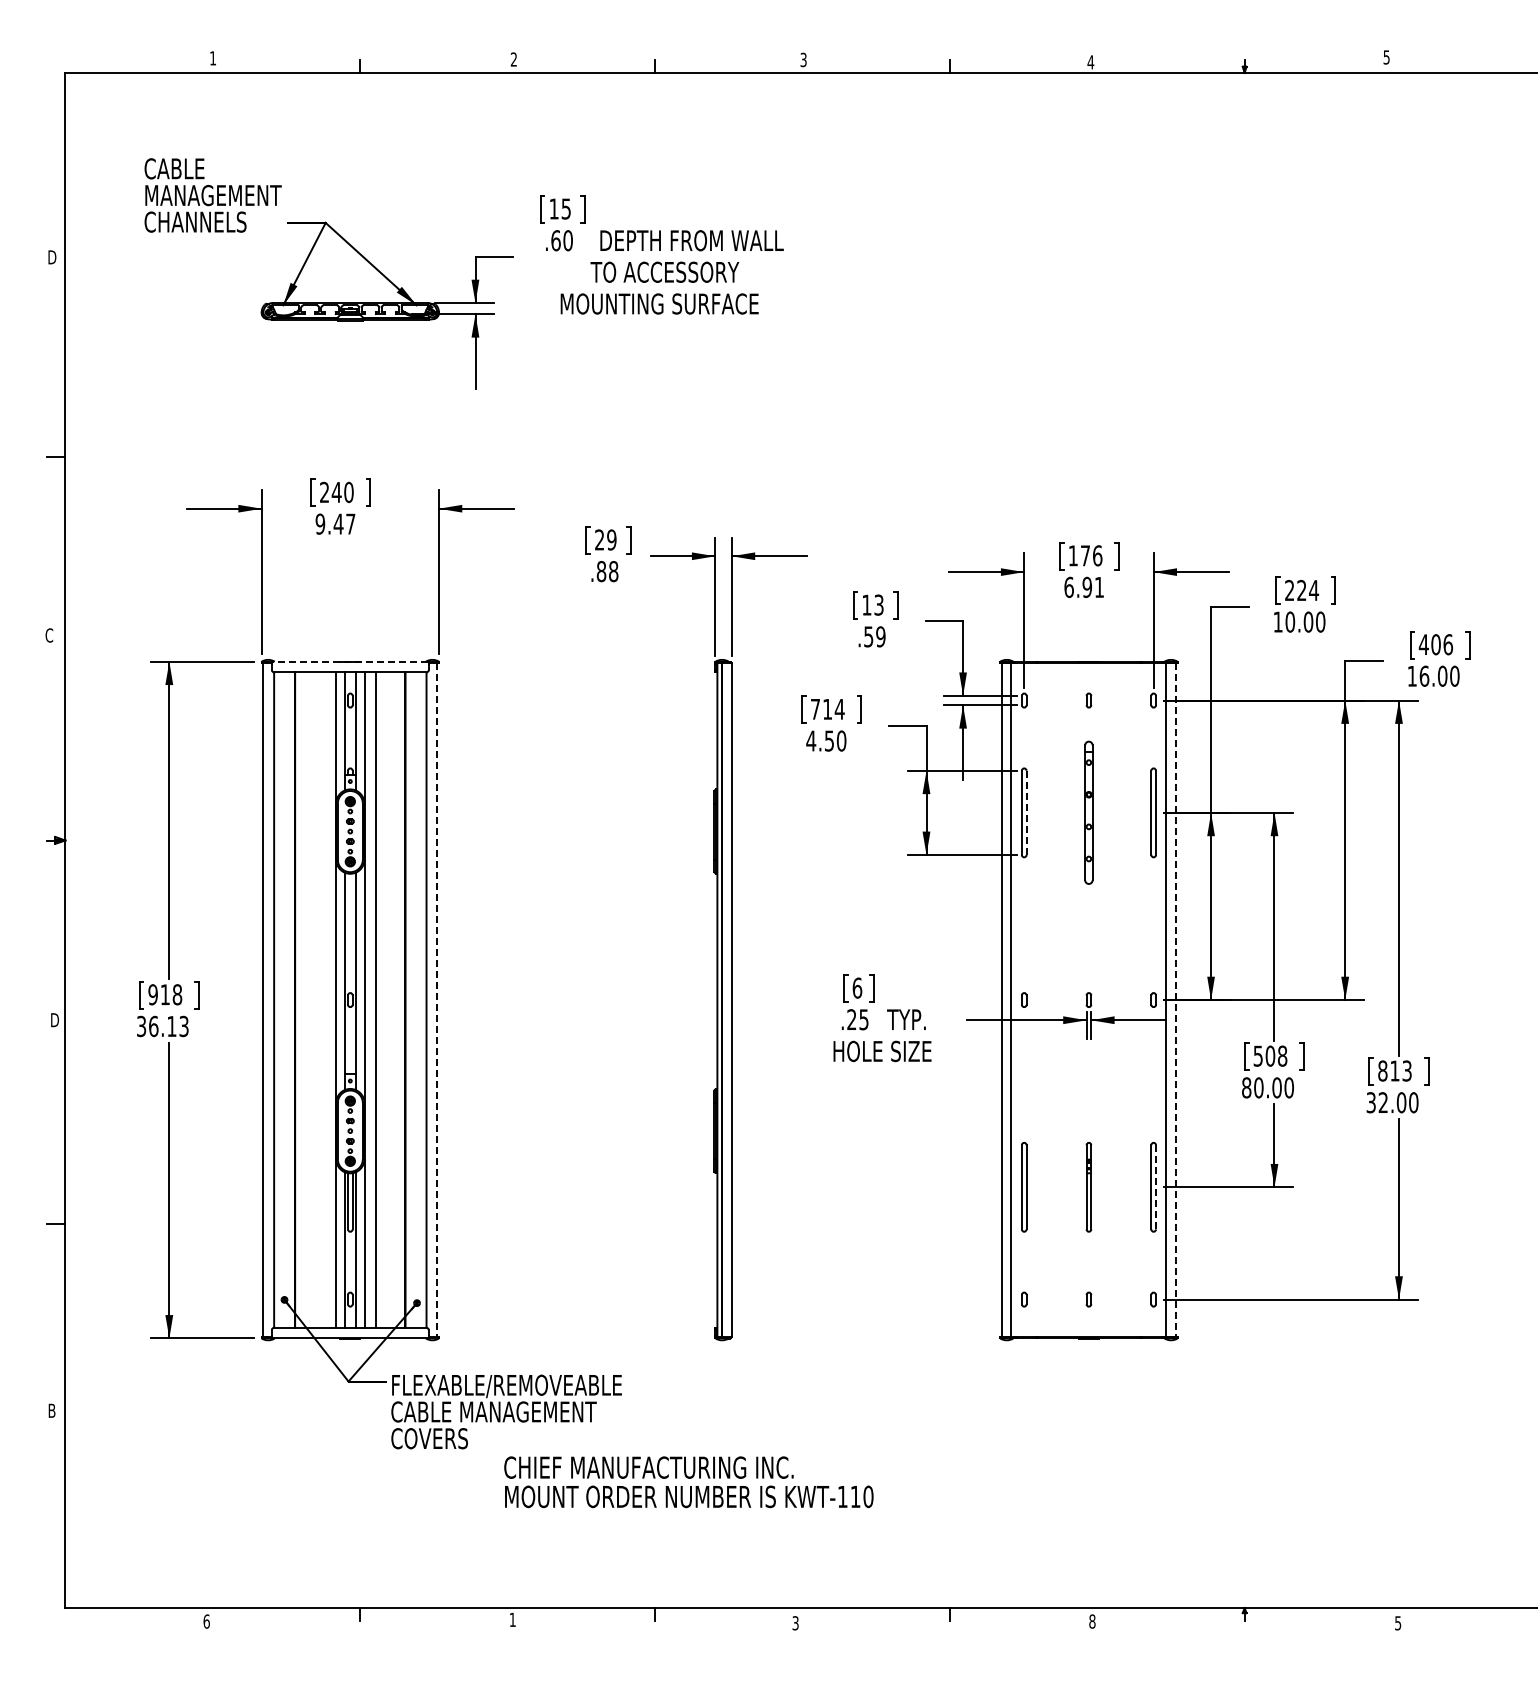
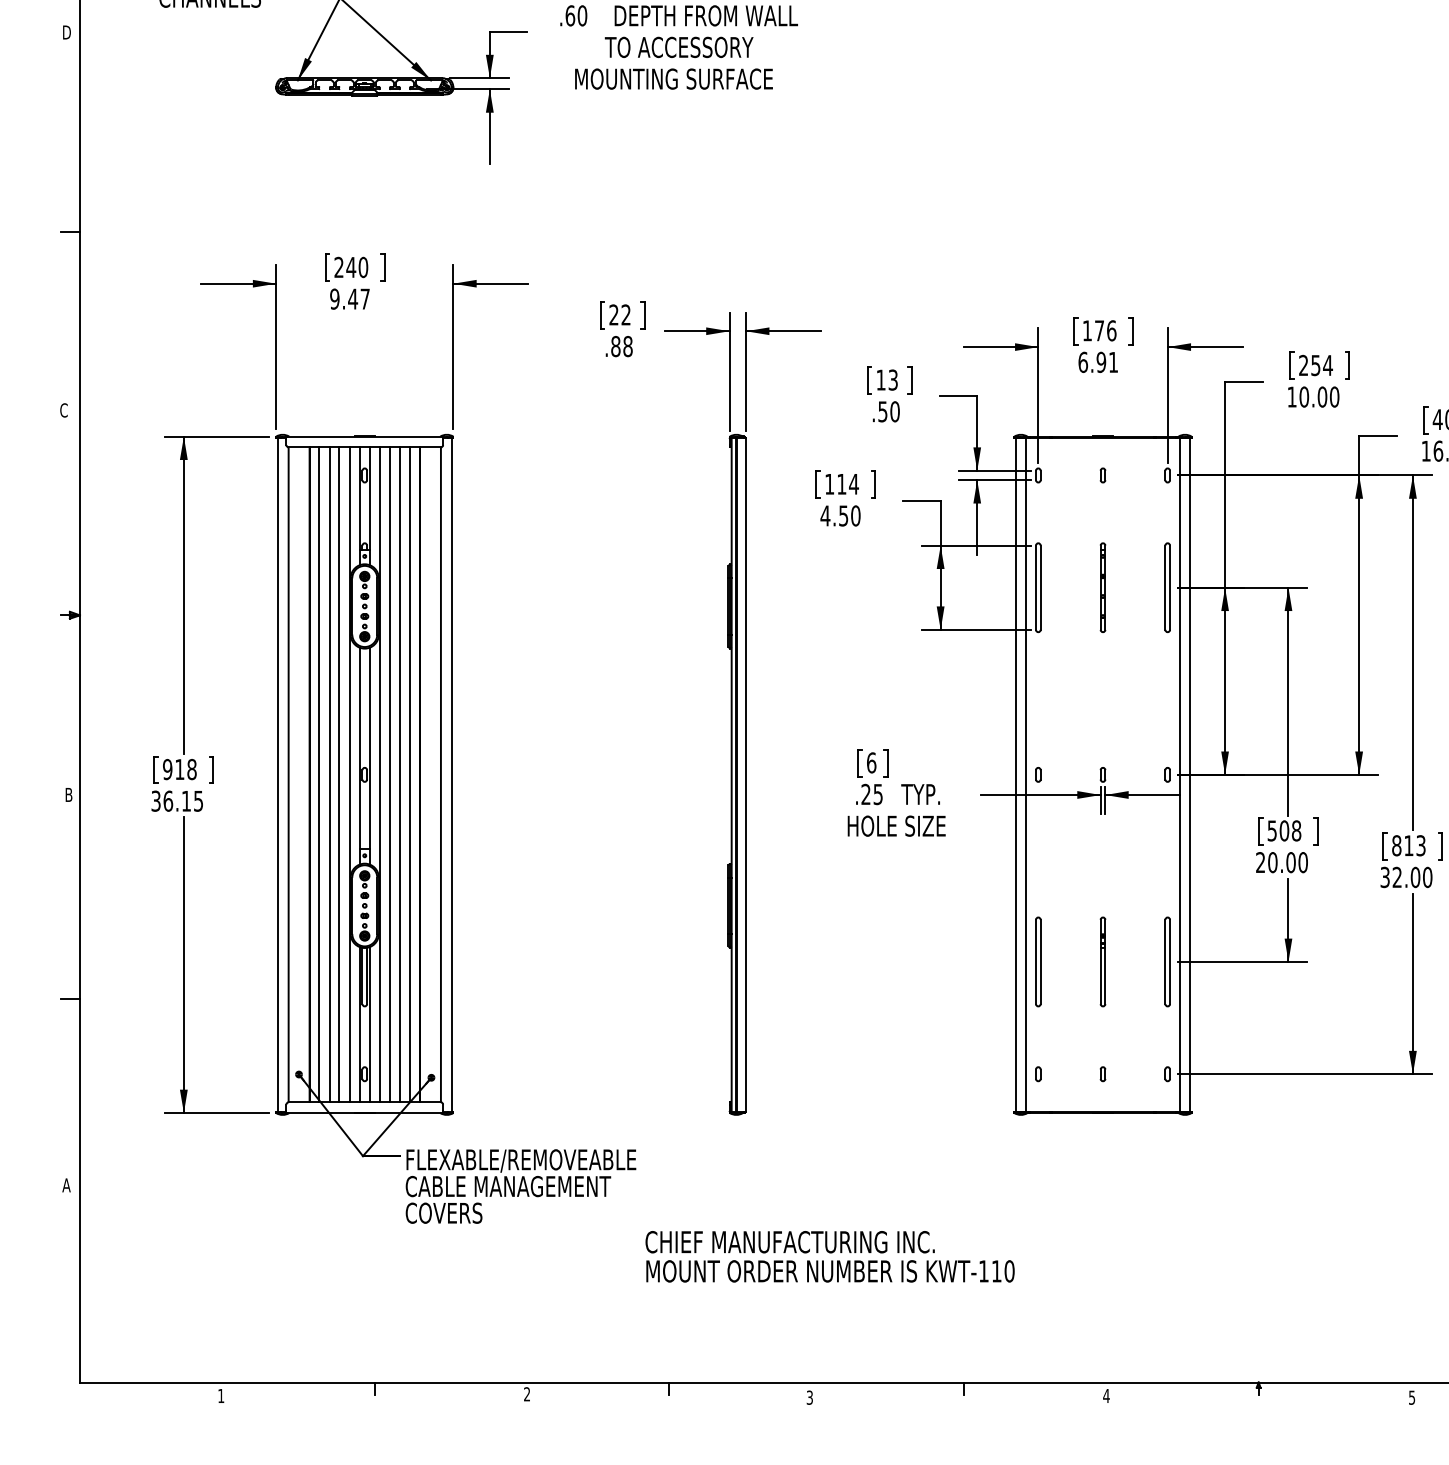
text: (611, 539) -> (625, 314), 29 -> 22
text: (1301, 590) -> (1315, 365), 224 -> 254
text: (880, 636) -> (894, 411), .59 -> .50
line: (350, 661) -> (364, 436), dashed -> solid
text: (815, 709) -> (829, 484), 714 -> 114
line: (1026, 812) -> (1040, 587), dashed -> solid
part: (1088, 812) -> (1102, 587), size x0.62
line: (304, 999) -> (318, 774), added
line: (315, 999) -> (329, 774), added
line: (325, 999) -> (339, 774), added
line: (385, 999) -> (399, 774), added
line: (395, 999) -> (409, 774), added
line: (437, 1000) -> (451, 775), dashed -> solid
line: (1175, 1000) -> (1189, 775), dashed -> solid
text: (55, 1019) -> (70, 794), D -> B
text: (184, 1025) -> (199, 800), 36.13 -> 36.15
text: (1246, 1087) -> (1260, 862), 80.00 -> 20.00
line: (1155, 1186) -> (1169, 961), dashed -> solid
text: (51, 1410) -> (66, 1185), B -> A
text: (688, 1482) -> (829, 1257), moved
text: (512, 1619) -> (526, 1393), 1 -> 2
text: (206, 1621) -> (221, 1395), 6 -> 1
text: (1092, 1621) -> (1106, 1395), 8 -> 4

